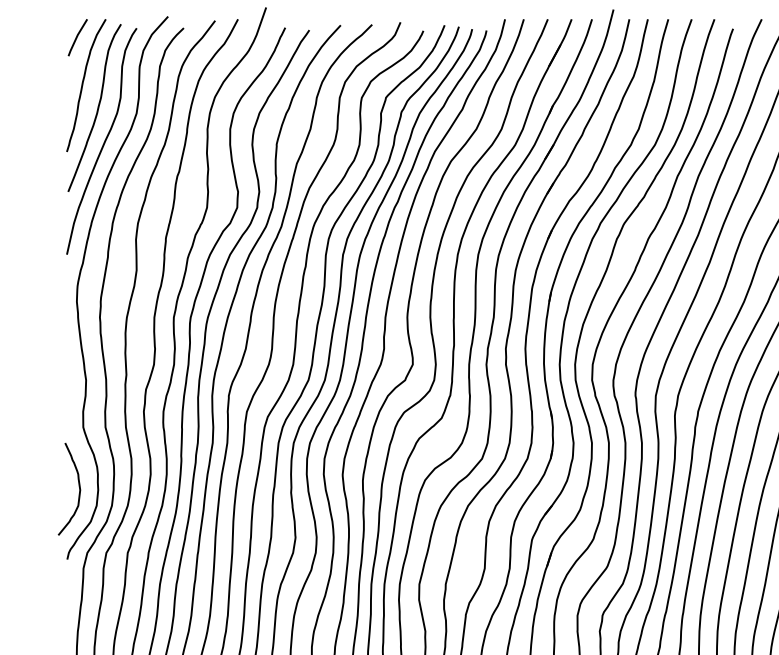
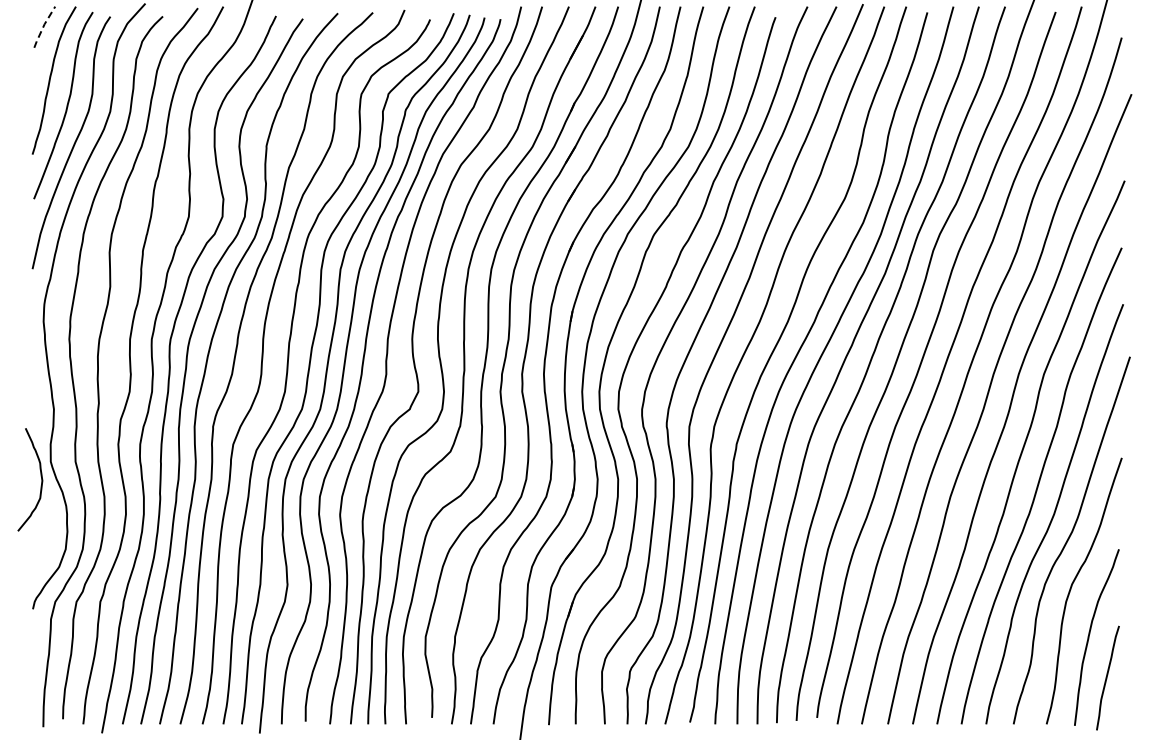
line: (76, 37) -> (43, 26), solid -> dashed
curve: (78, 486) -> (40, 476), moved

